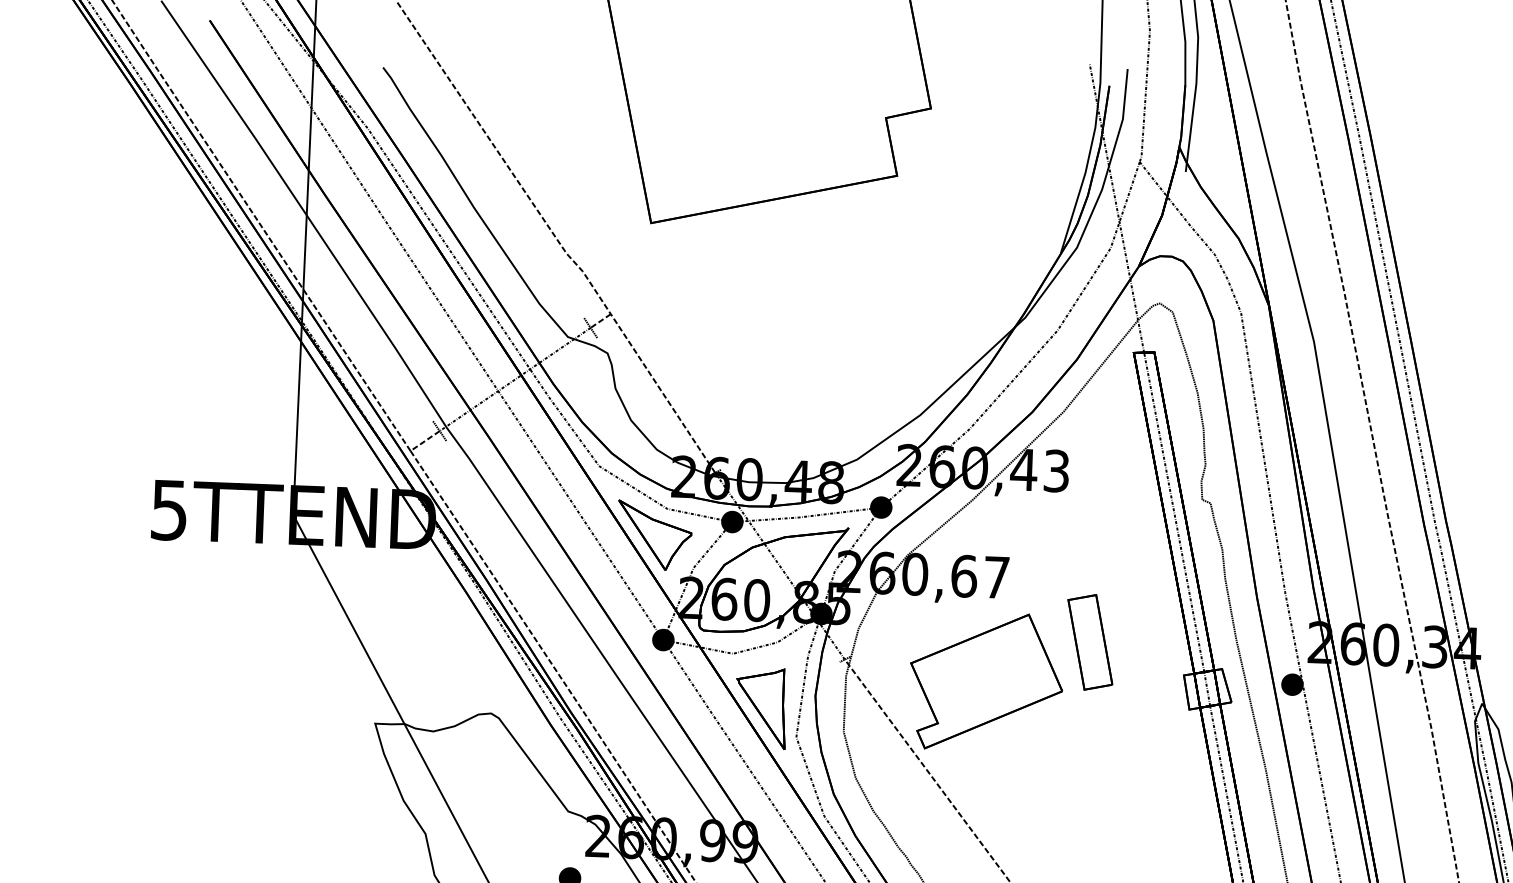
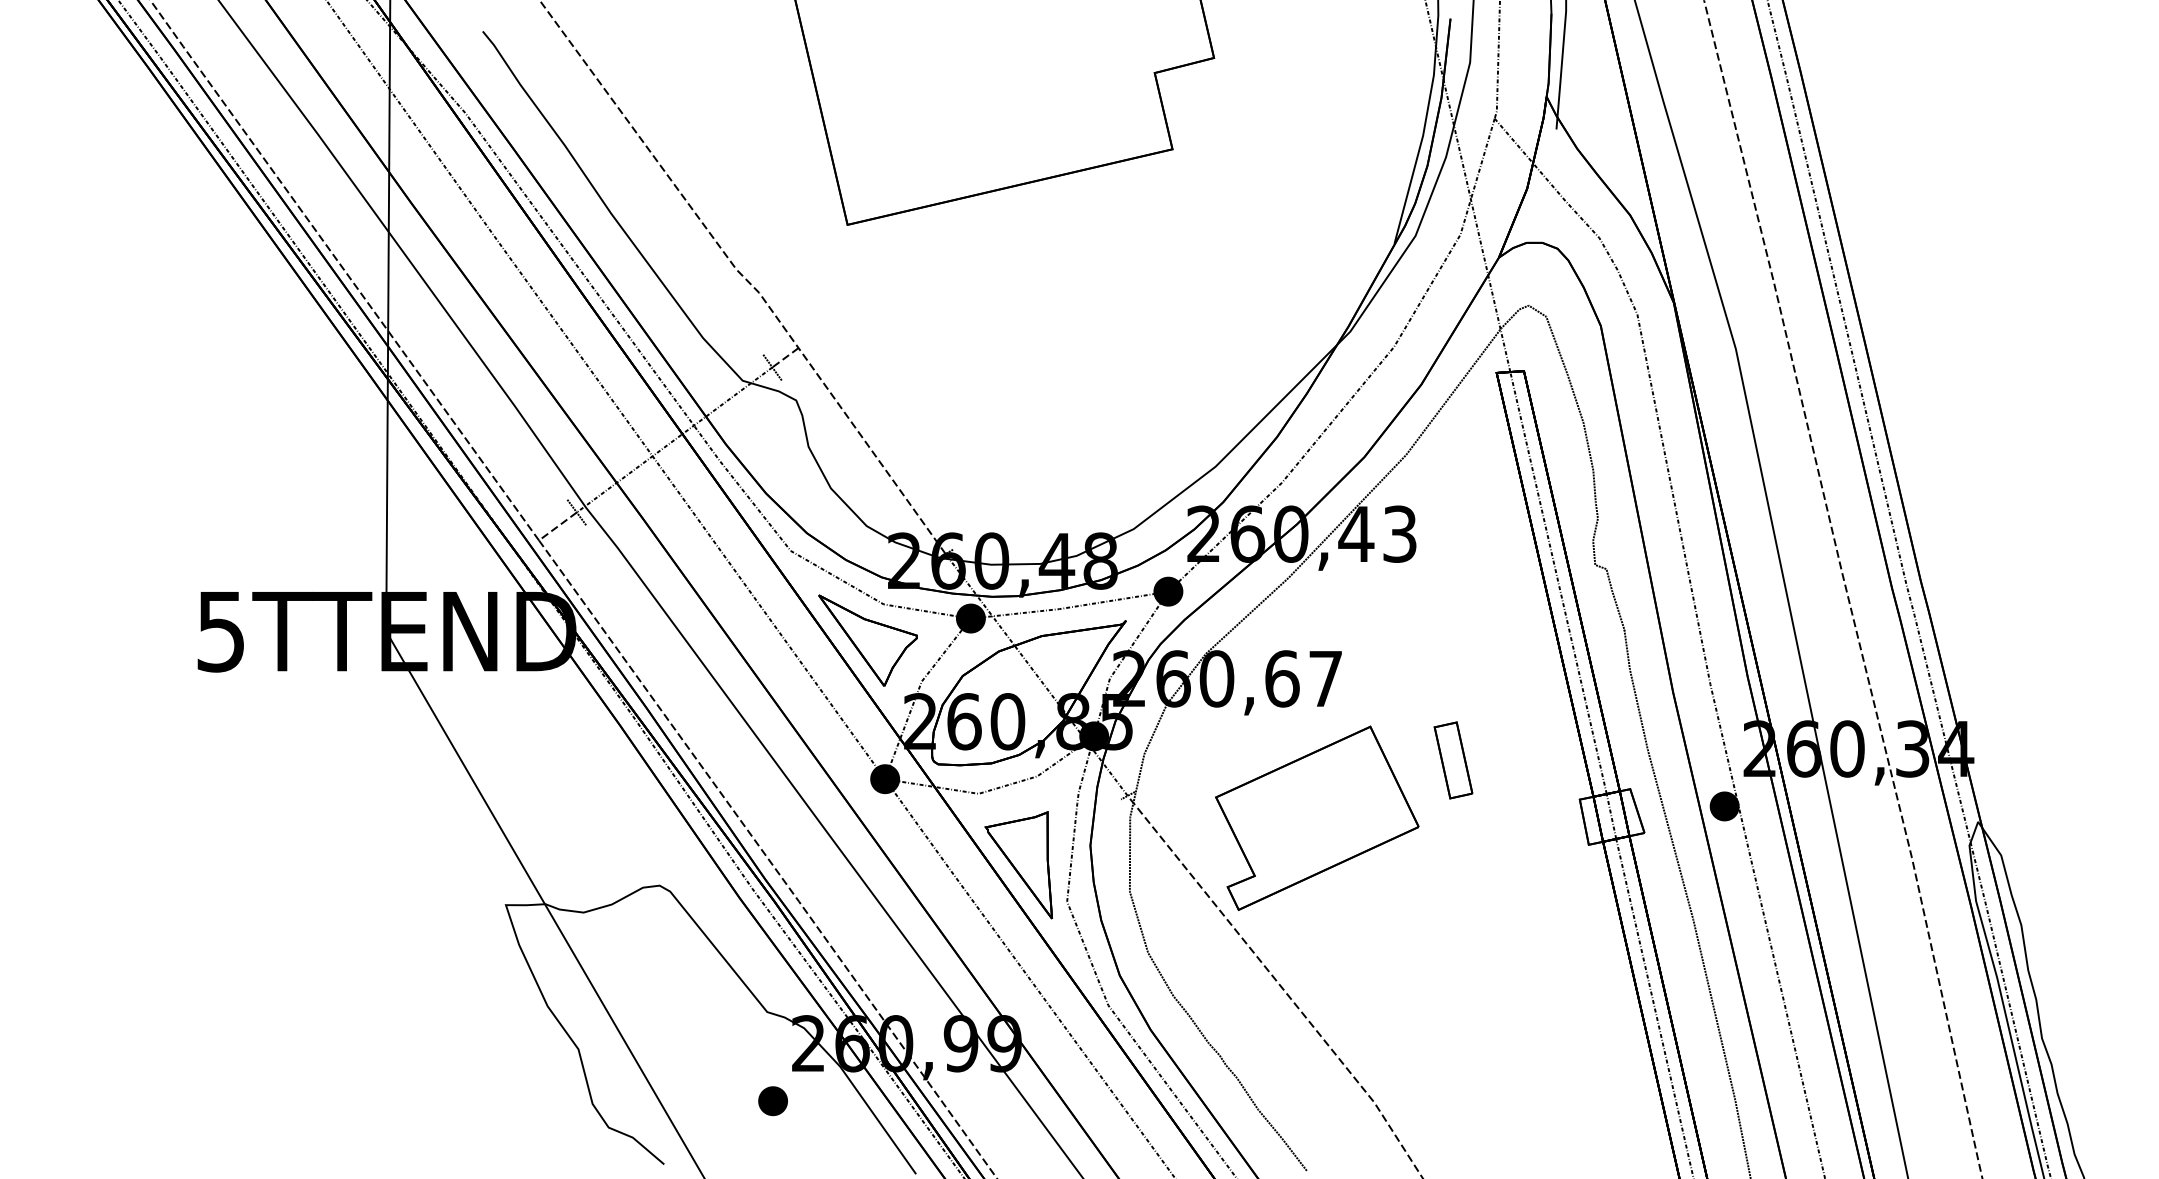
part: (1090, 642) -> (1453, 760), size x0.6

